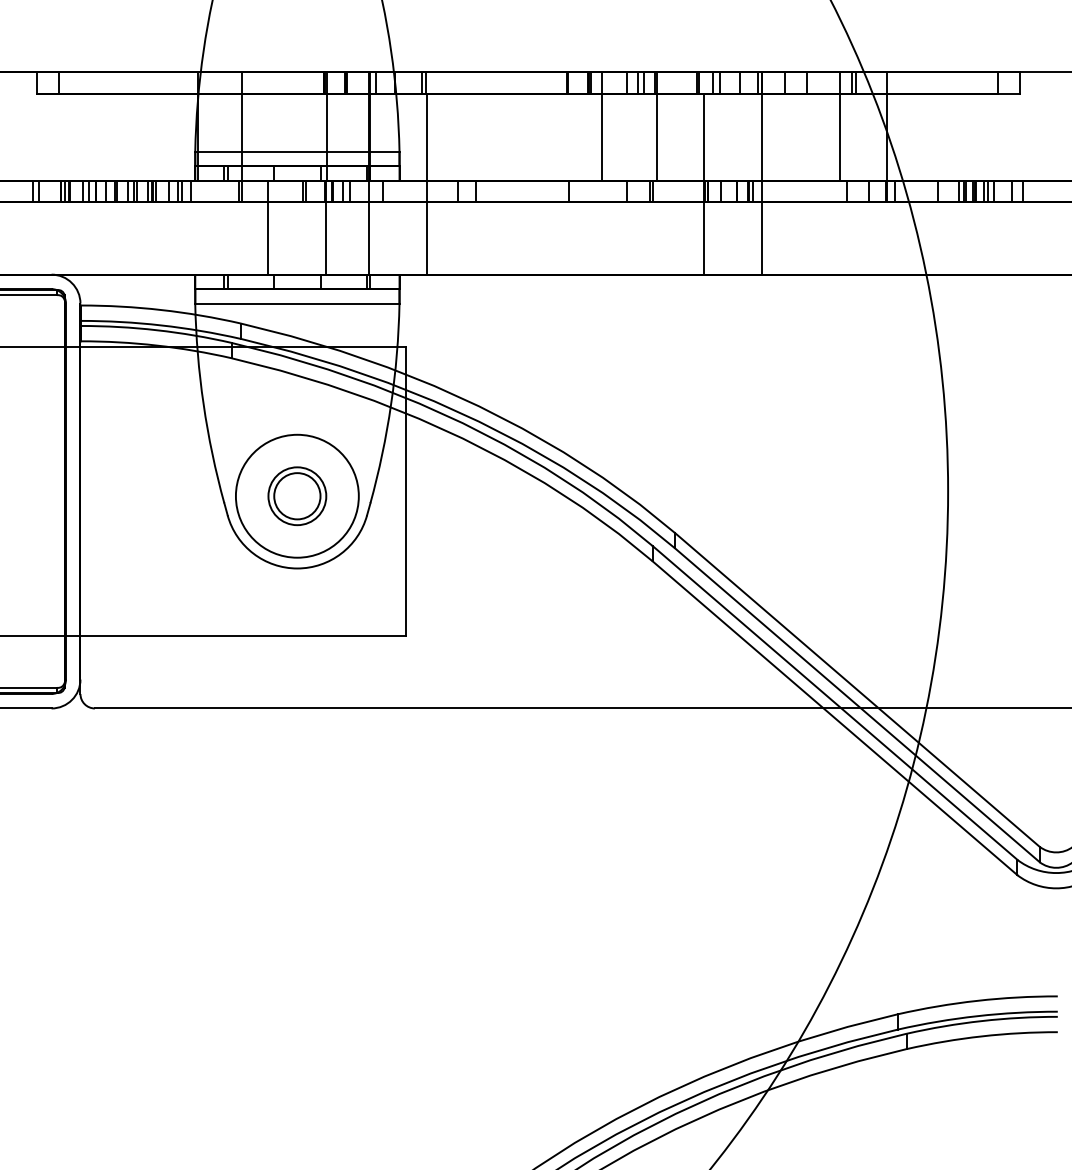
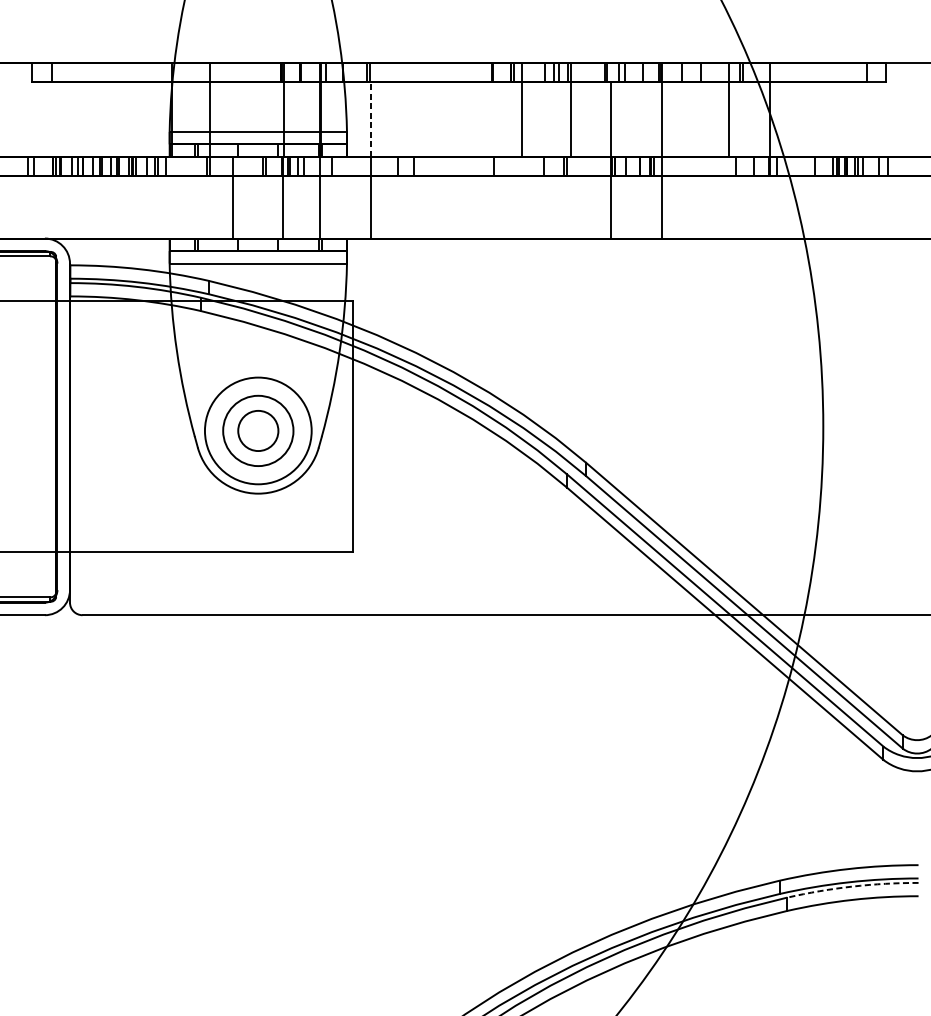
line: (426, 136) -> (370, 118), solid -> dashed
circle: (297, 496) -> (258, 431), size x1.4
arc: (981, 1021) -> (852, 886), solid -> dashed

